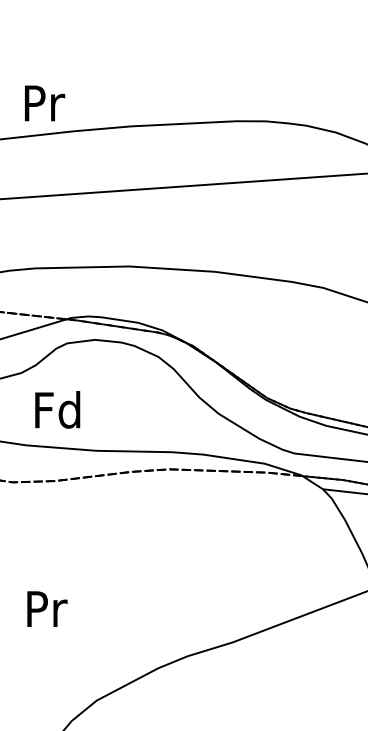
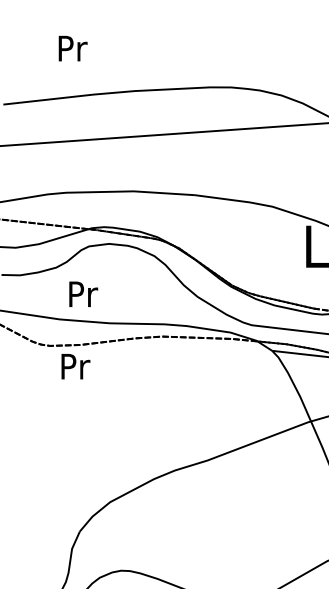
text: (44, 103) -> (72, 48), moved
text: (58, 409) -> (82, 293), Fd -> Pr
text: (46, 608) -> (75, 366), moved

